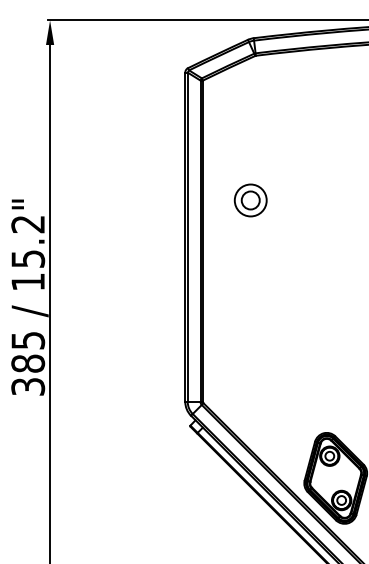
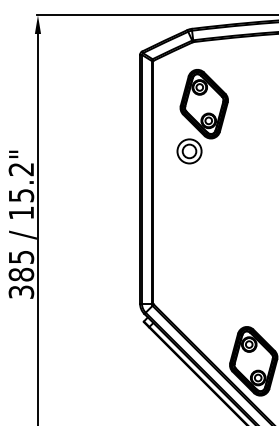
part: (269, 138) -> (203, 104), added

